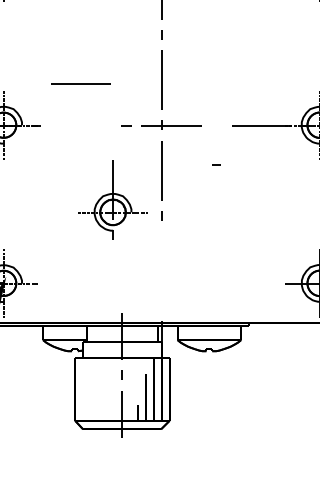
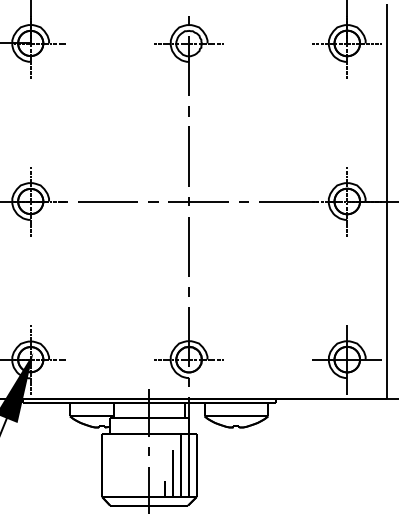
line: (80, 83) -> (107, 201), moved
line: (216, 164) -> (243, 201), moved
part: (112, 199) -> (188, 346), moved

